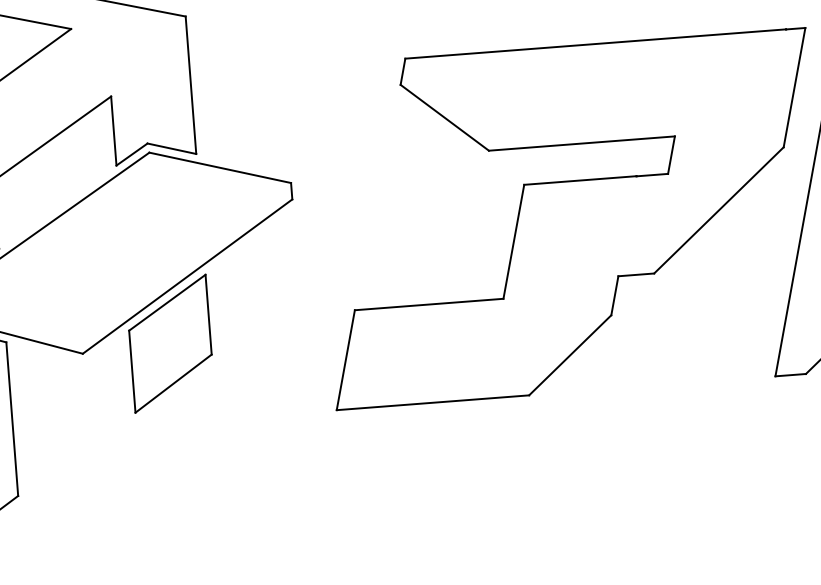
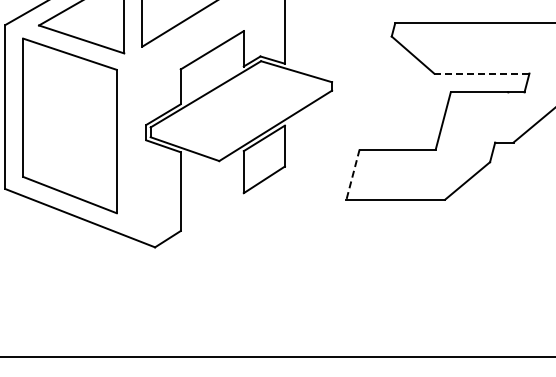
line: (581, 143) -> (481, 73), solid -> dashed
line: (346, 359) -> (353, 174), solid -> dashed

